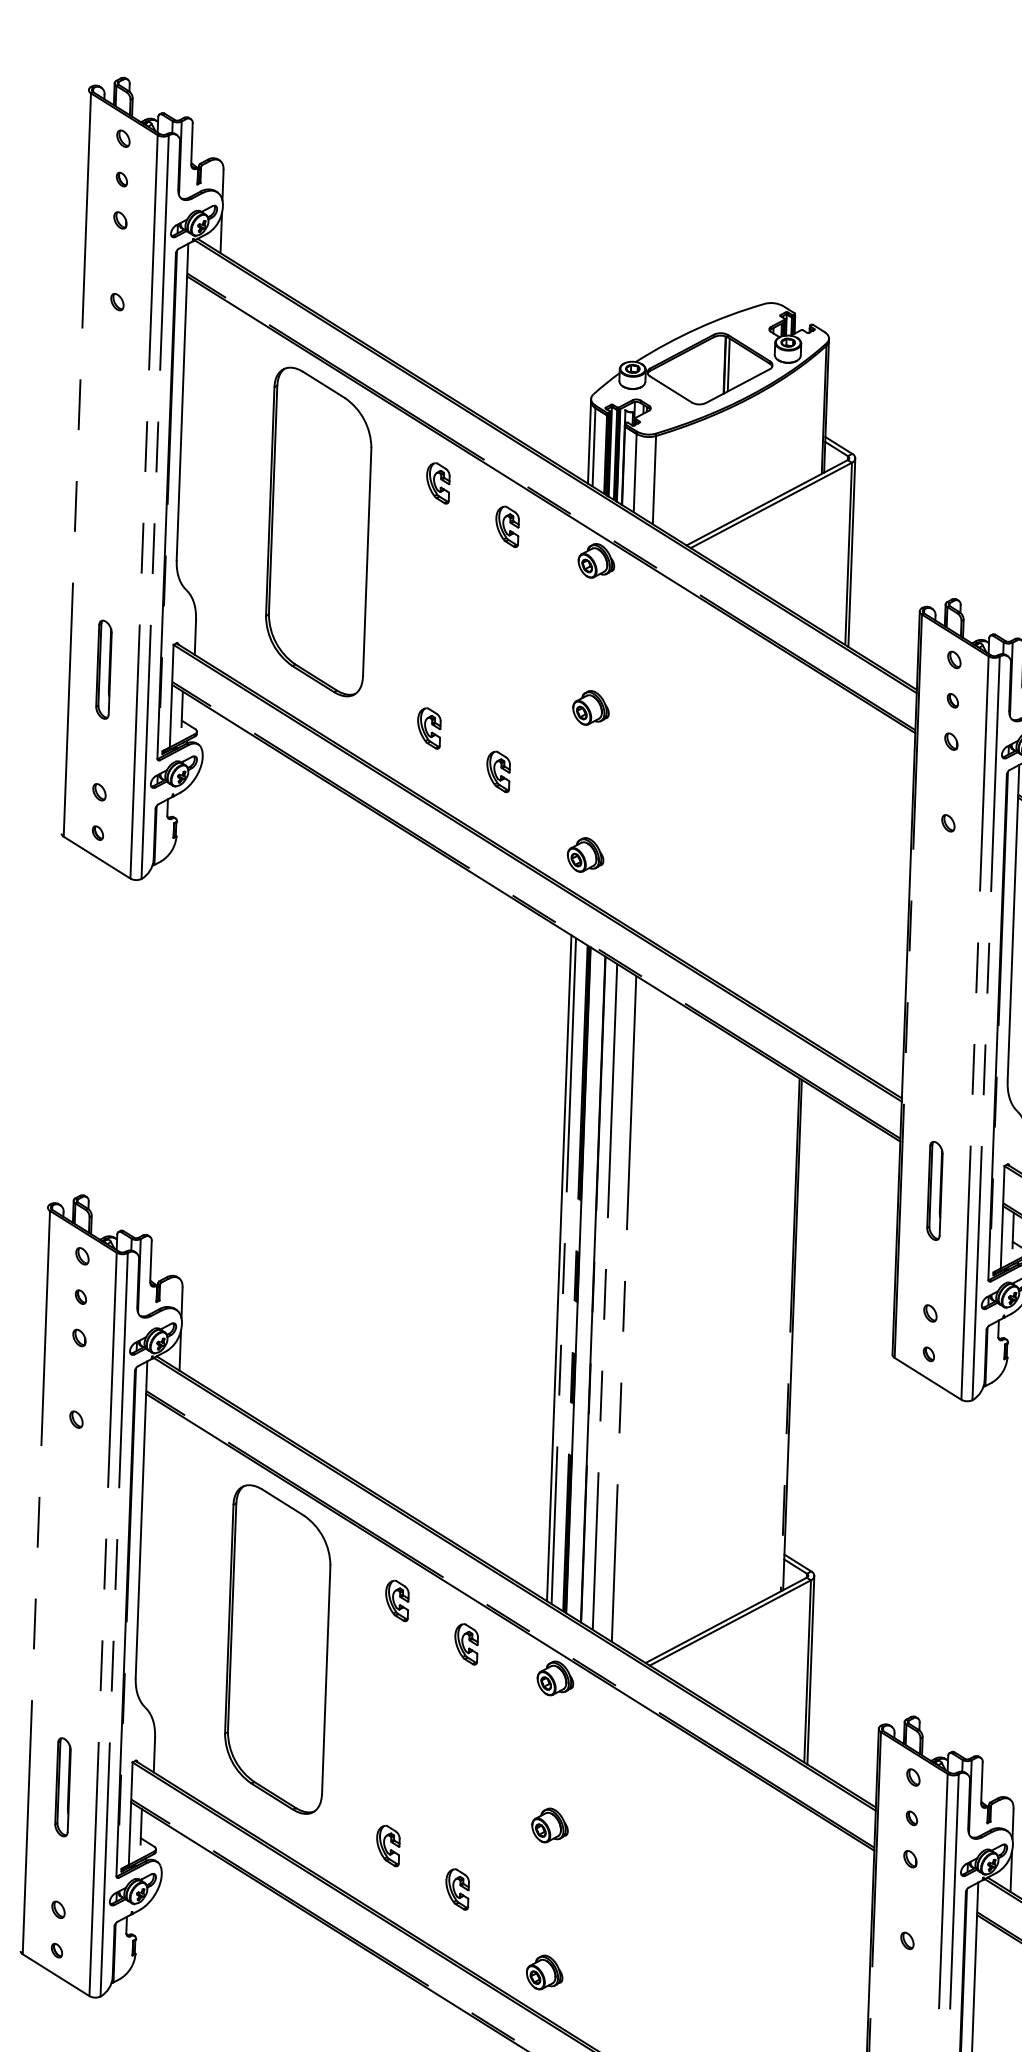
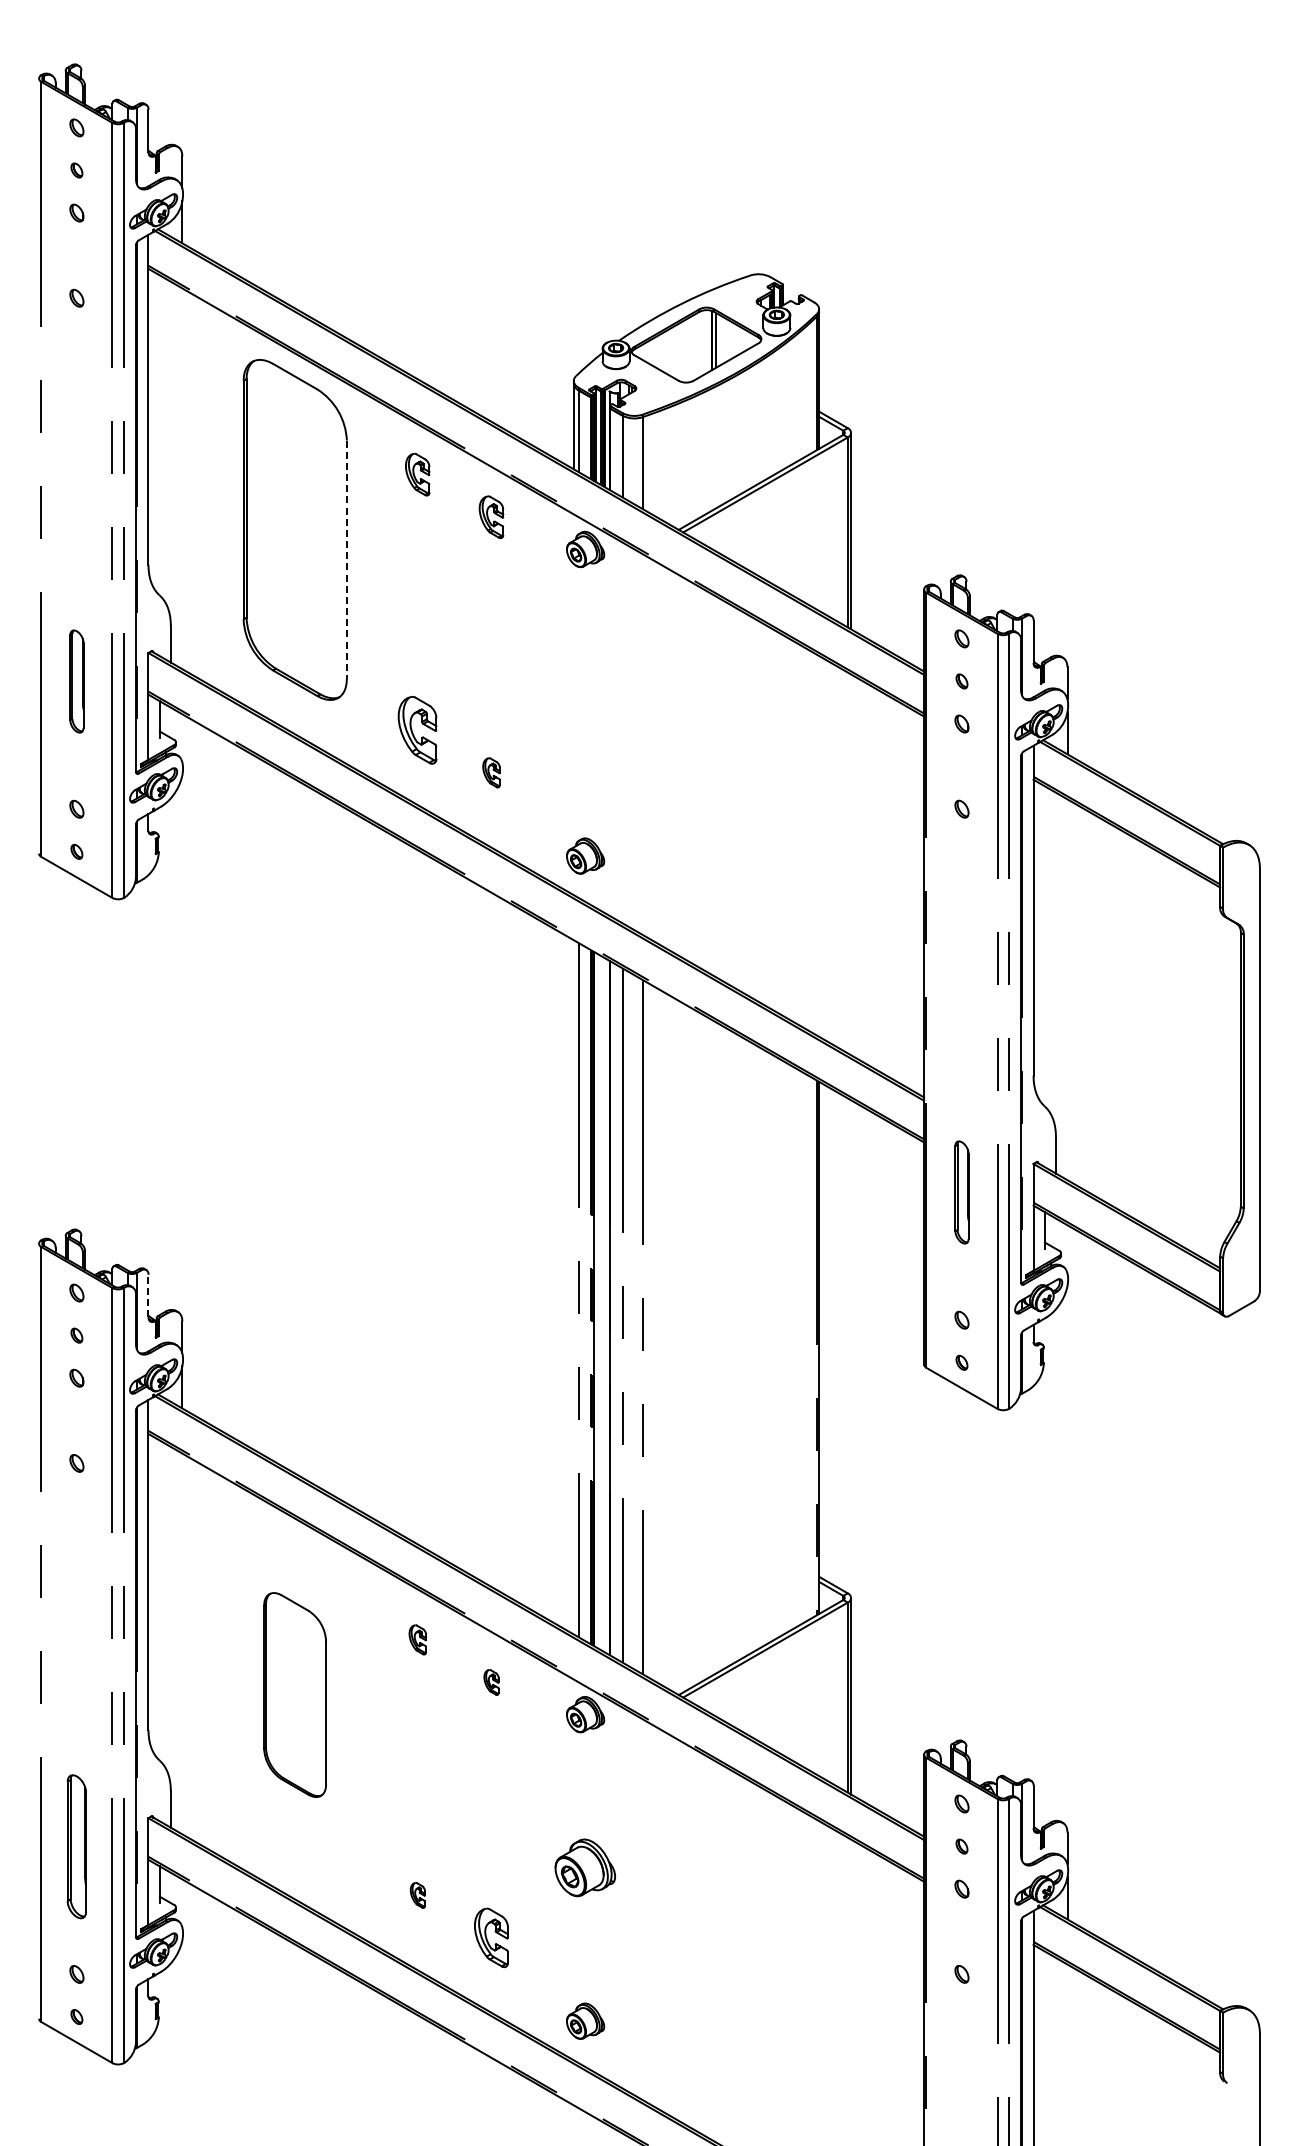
line: (366, 563) -> (346, 560), solid -> dashed
part: (591, 707) -> (585, 702), removed
part: (428, 727) -> (417, 729), size x1.6
part: (498, 771) -> (491, 772), size x0.7
line: (151, 1261) -> (148, 1295), solid -> dashed
line: (558, 1268) -> (573, 1287), removed
part: (396, 1600) -> (417, 1639), size x0.7
part: (466, 1644) -> (491, 1682), size x0.6
part: (277, 1648) -> (294, 1694), size x0.6
part: (62, 1787) -> (76, 1846), size x1.4
part: (550, 1825) -> (585, 1867), size x1.6
part: (387, 1846) -> (417, 1895), size x0.6
part: (457, 1888) -> (491, 1937), size x1.4

